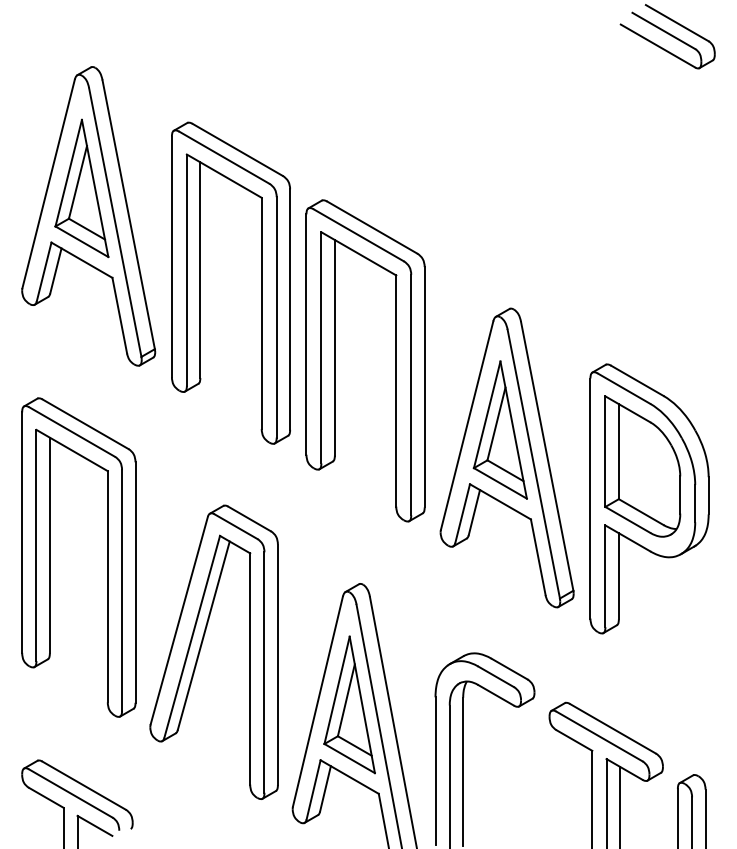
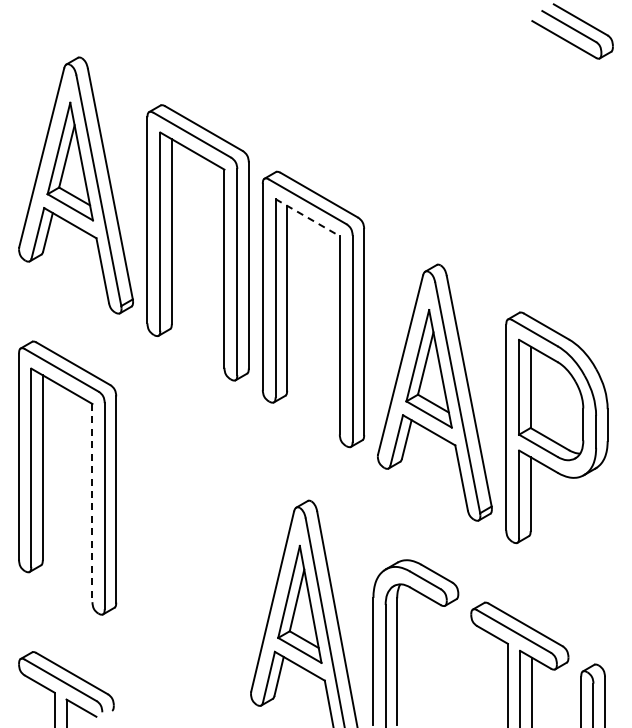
line: (359, 253) -> (308, 217), solid -> dashed
line: (107, 587) -> (92, 503), solid -> dashed
part: (202, 646) -> (173, 554), removed

